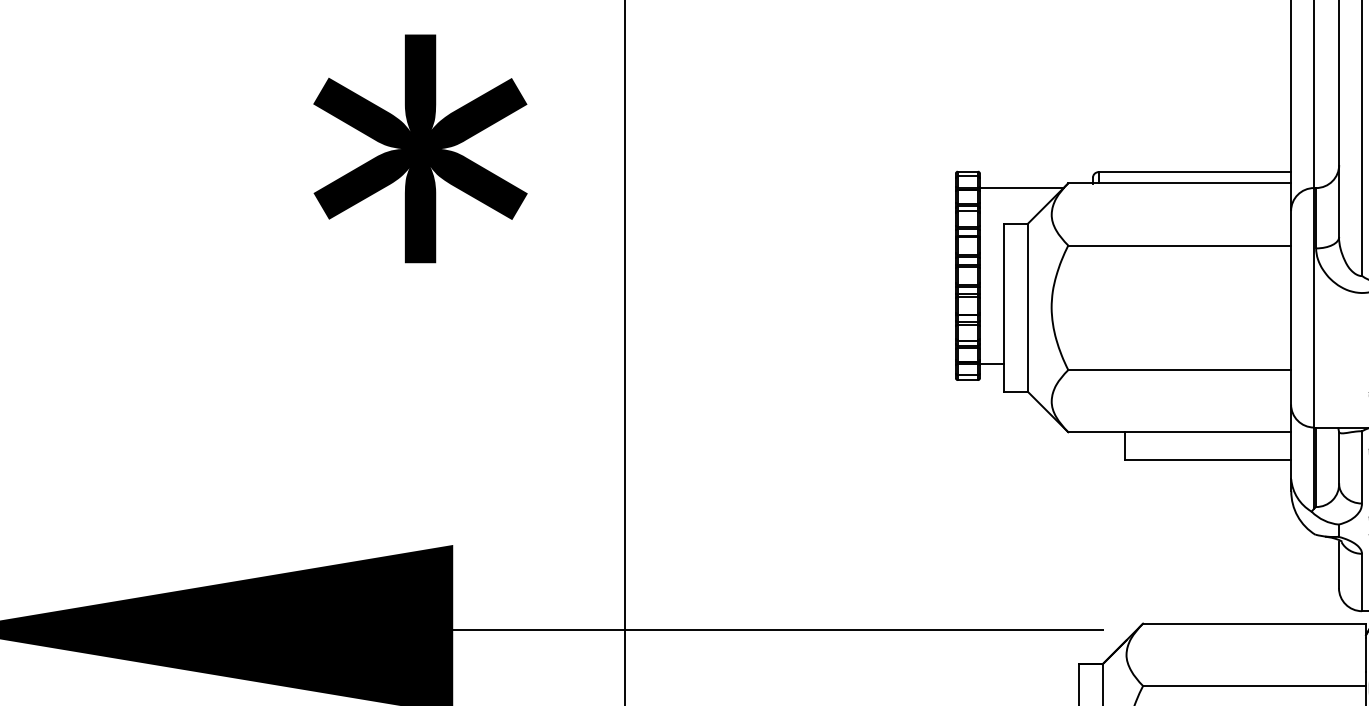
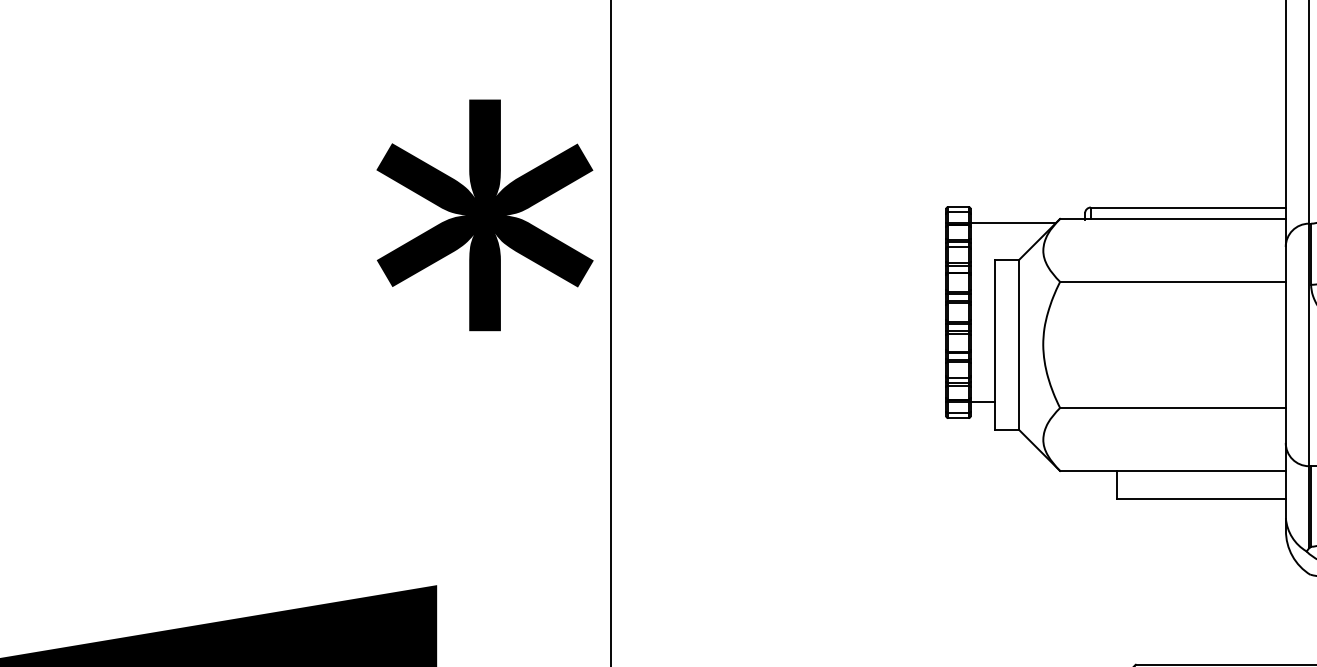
text: (420, 148) -> (485, 214), moved

